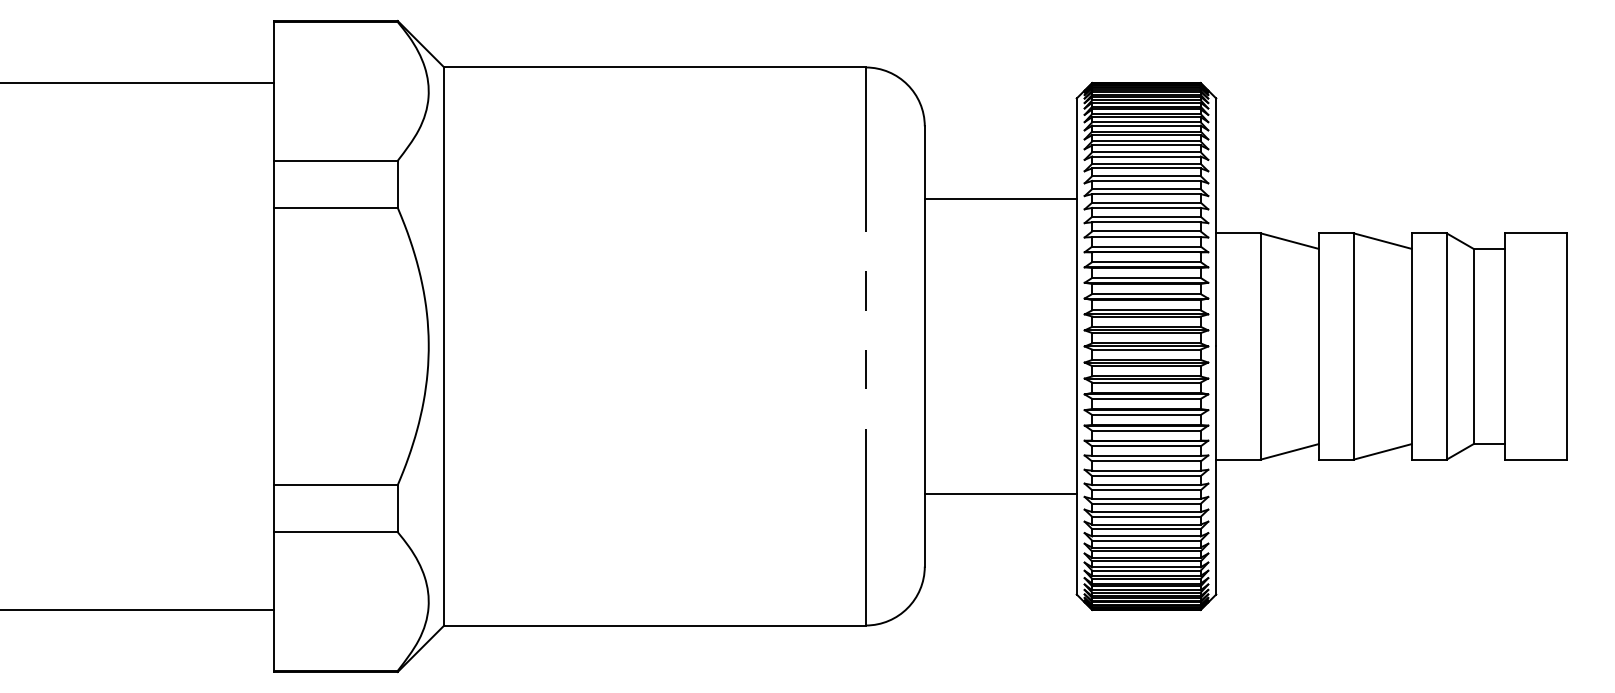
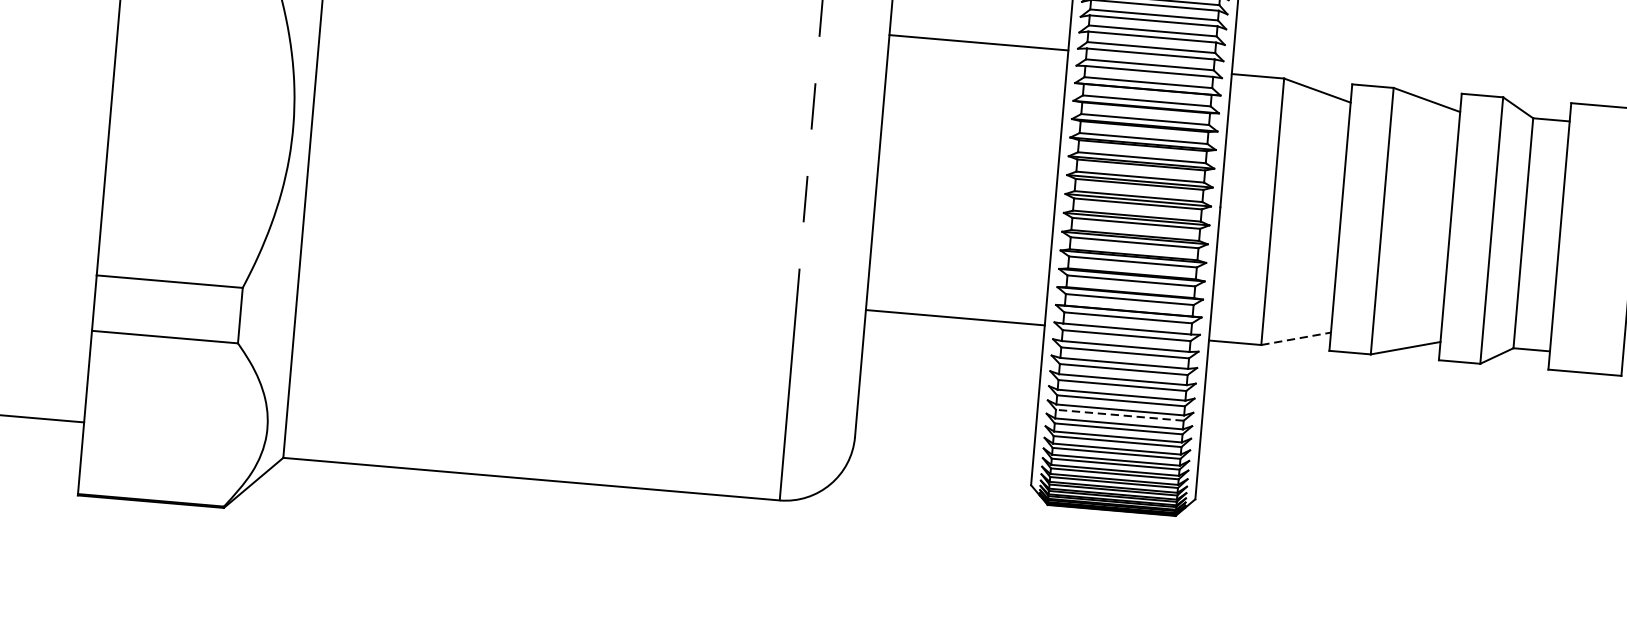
line: (1000, 199) -> (978, 43), moved
line: (1289, 451) -> (1296, 338), solid -> dashed
line: (1000, 493) -> (955, 317), moved
line: (1145, 529) -> (1118, 415), solid -> dashed

